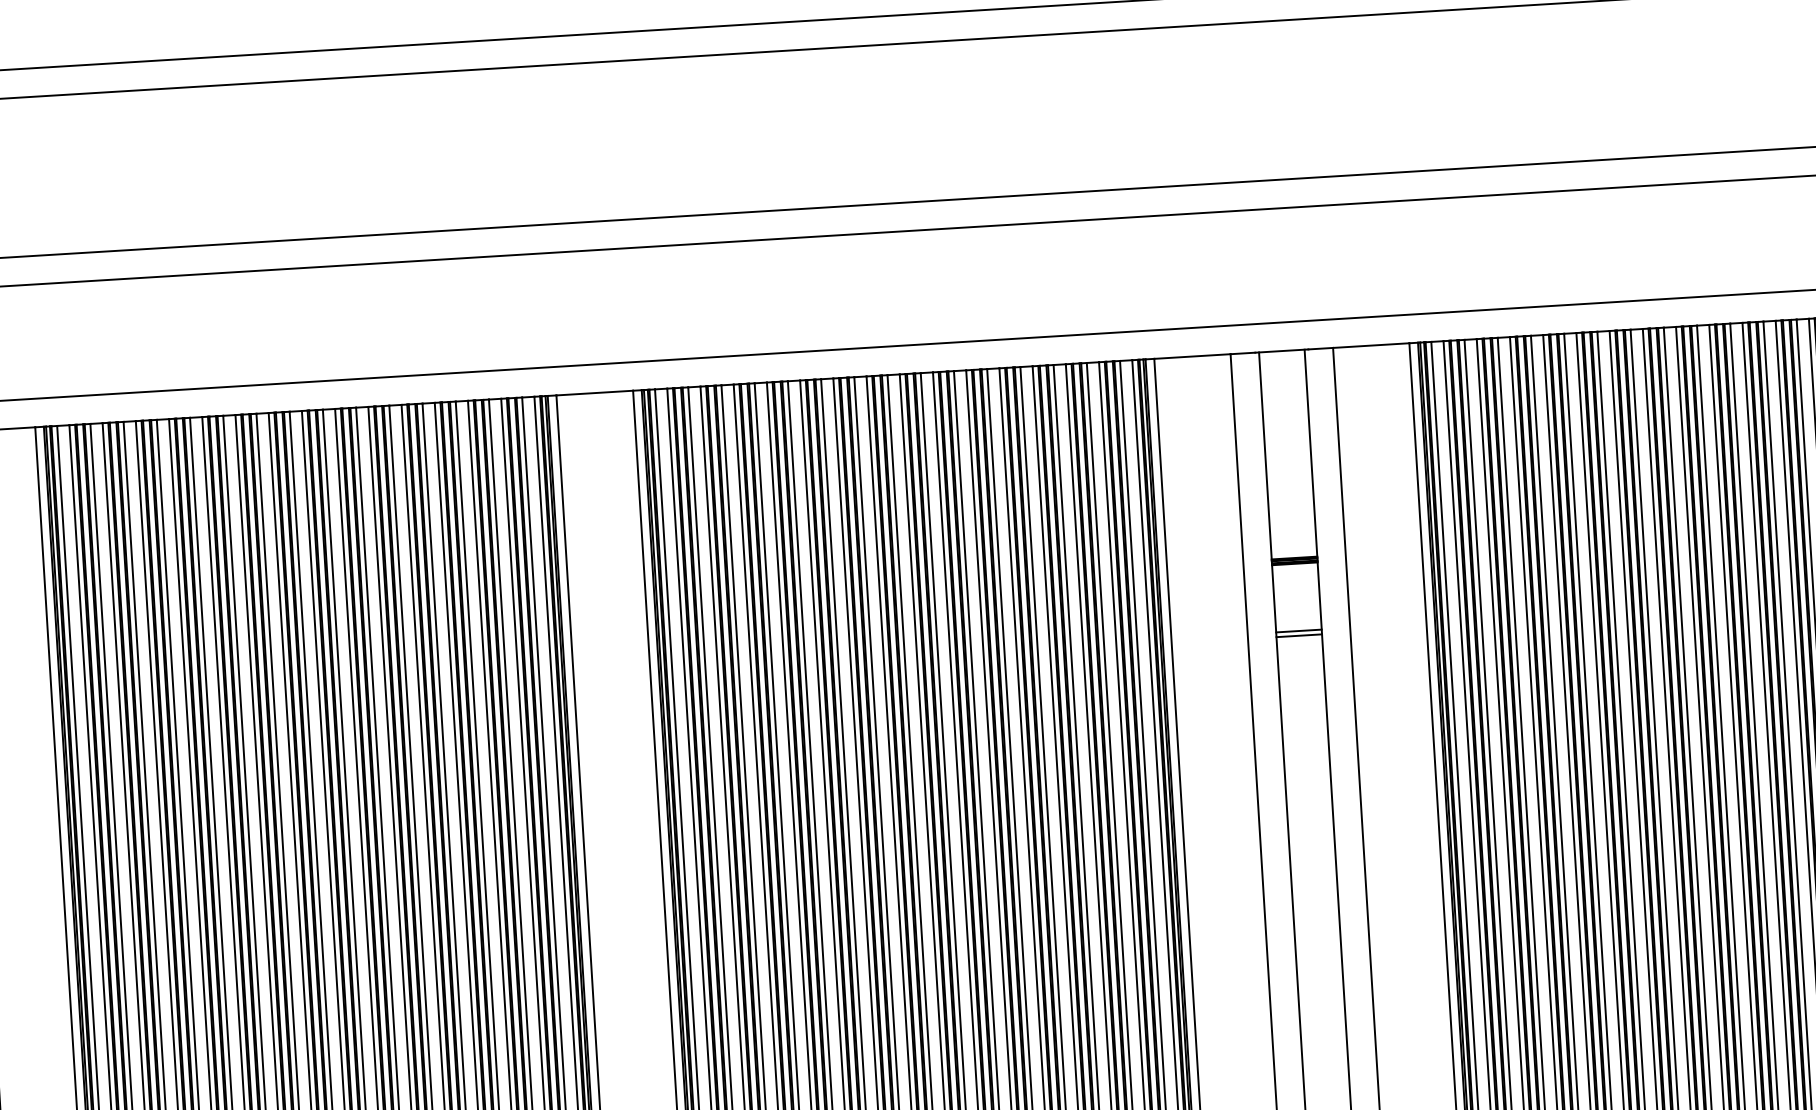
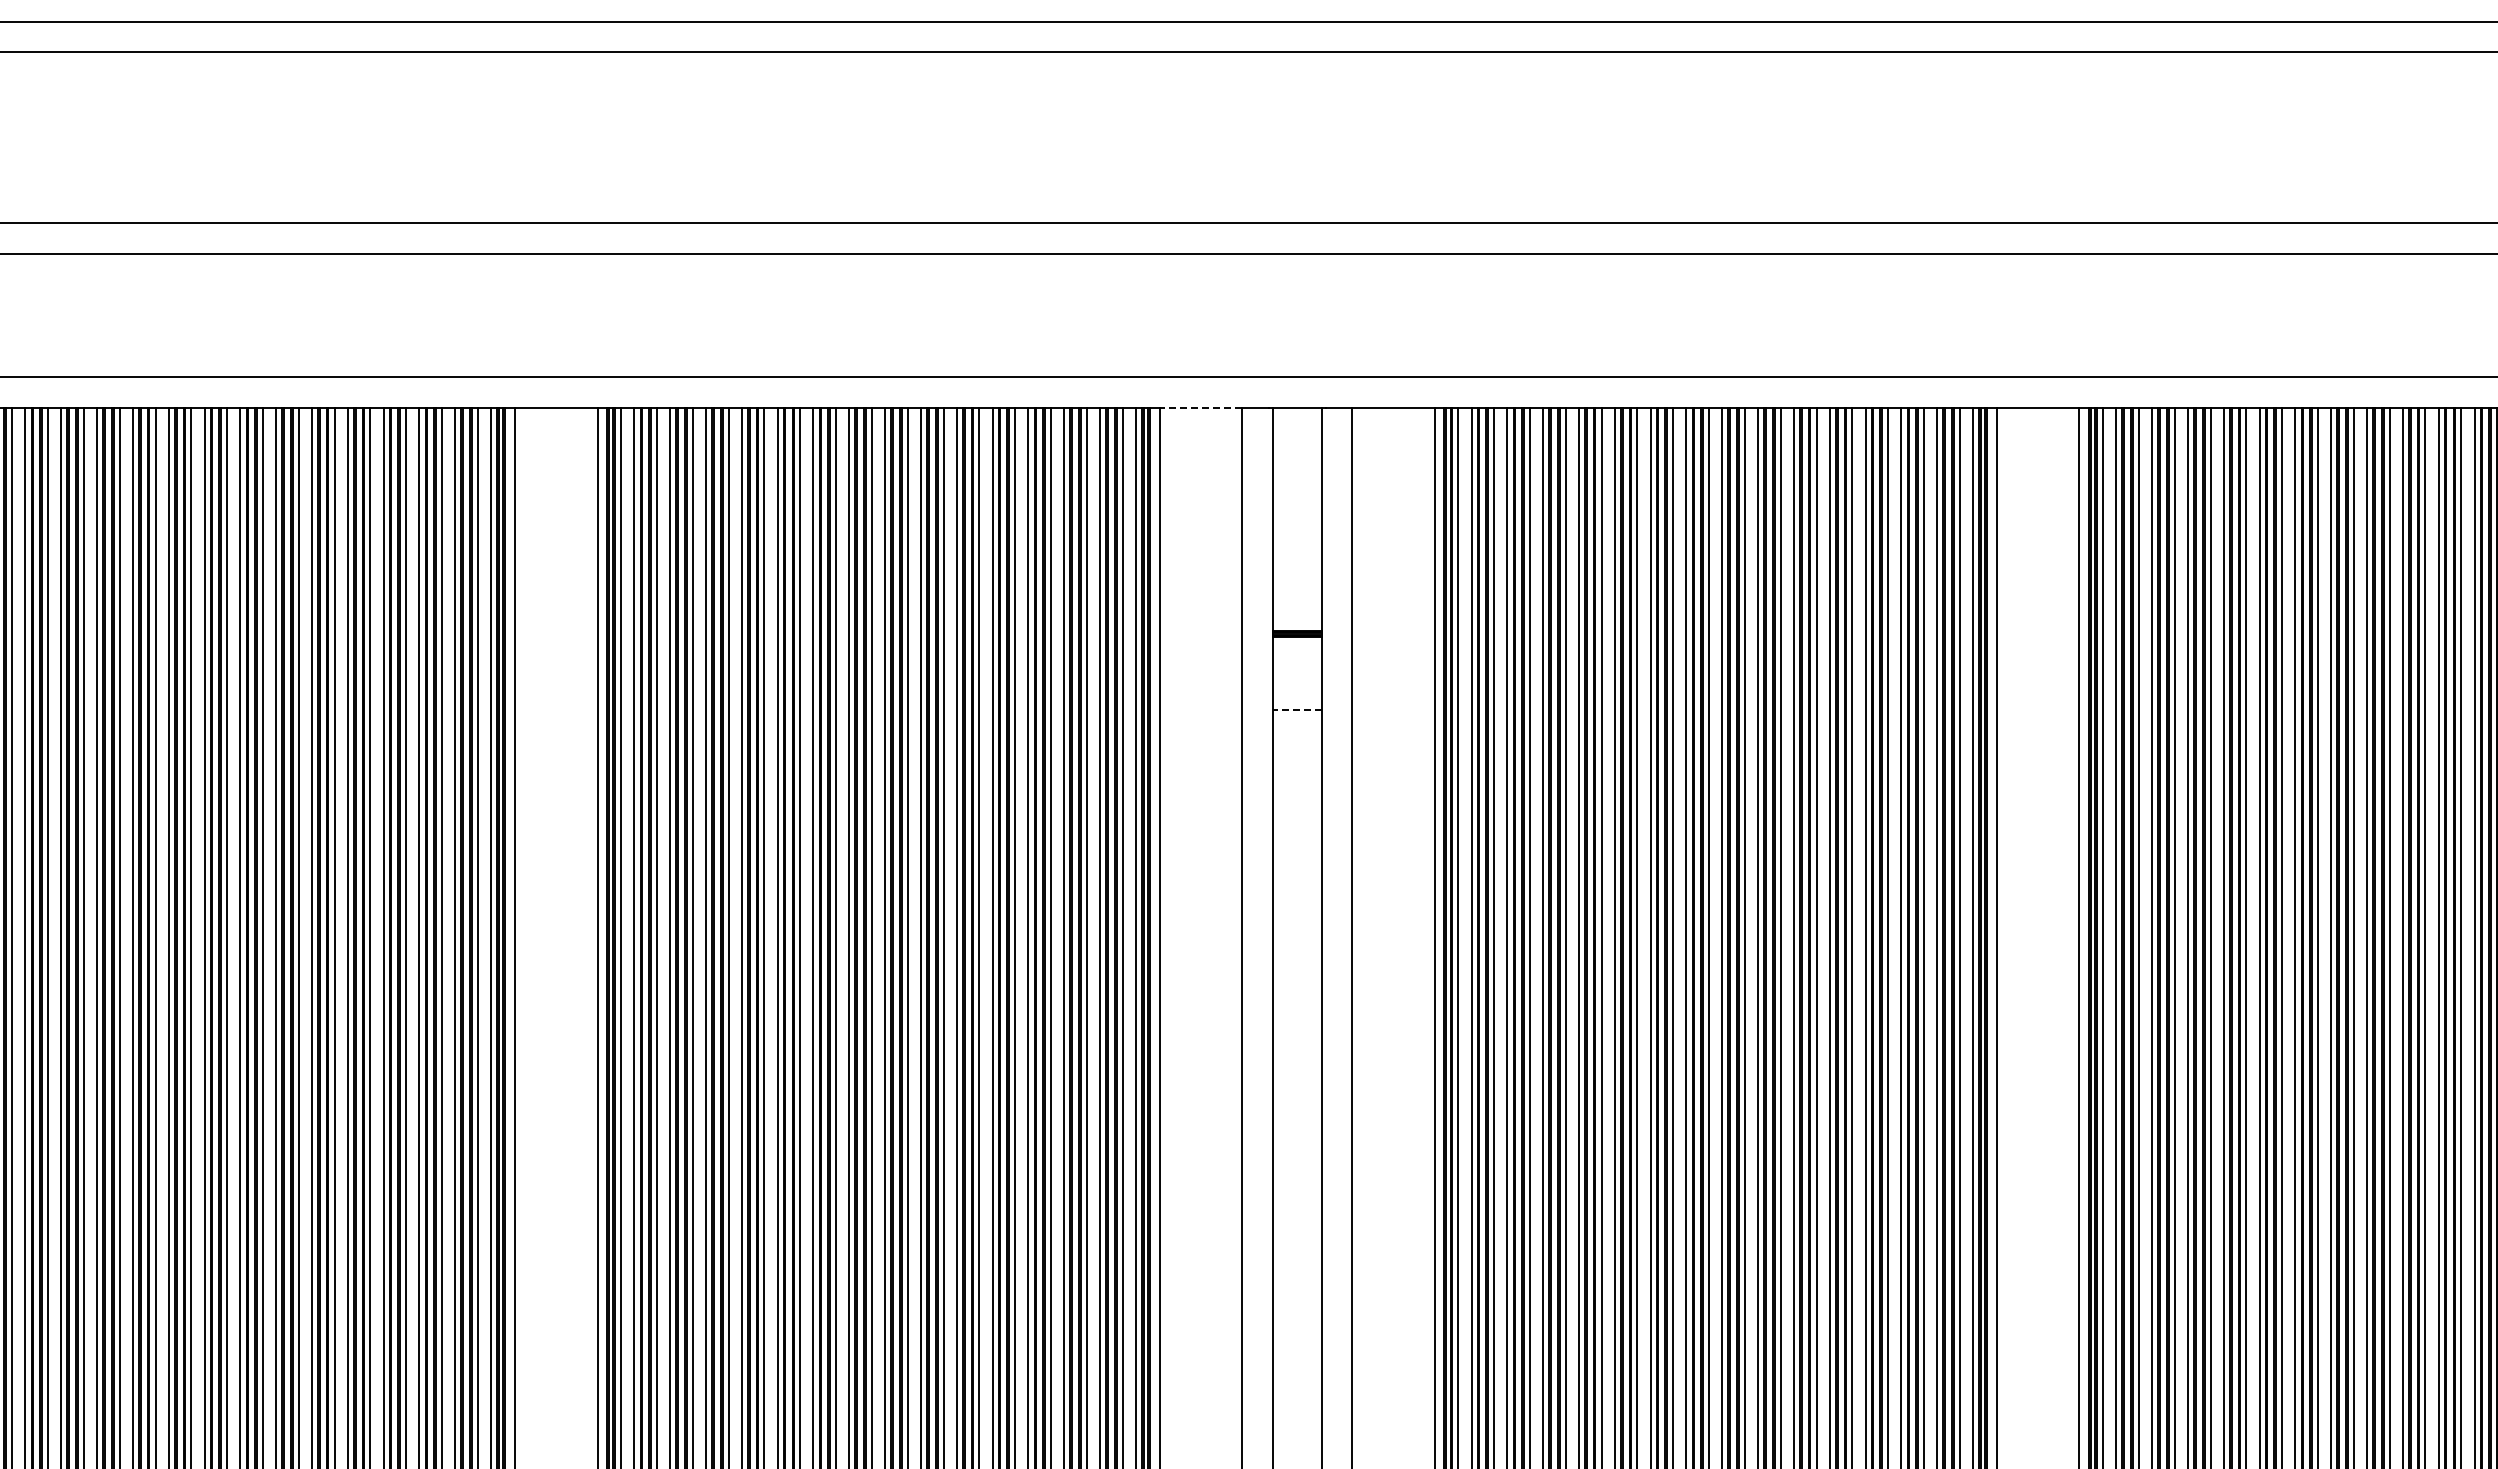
line: (1192, 356) -> (1200, 407), solid -> dashed
line: (1299, 630) -> (1297, 709), solid -> dashed
line: (1298, 635) -> (1296, 714), removed

